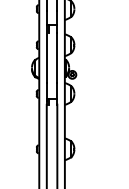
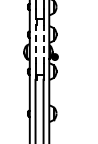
line: (46, 53) -> (35, 40), solid -> dashed
line: (57, 57) -> (43, 43), solid -> dashed

